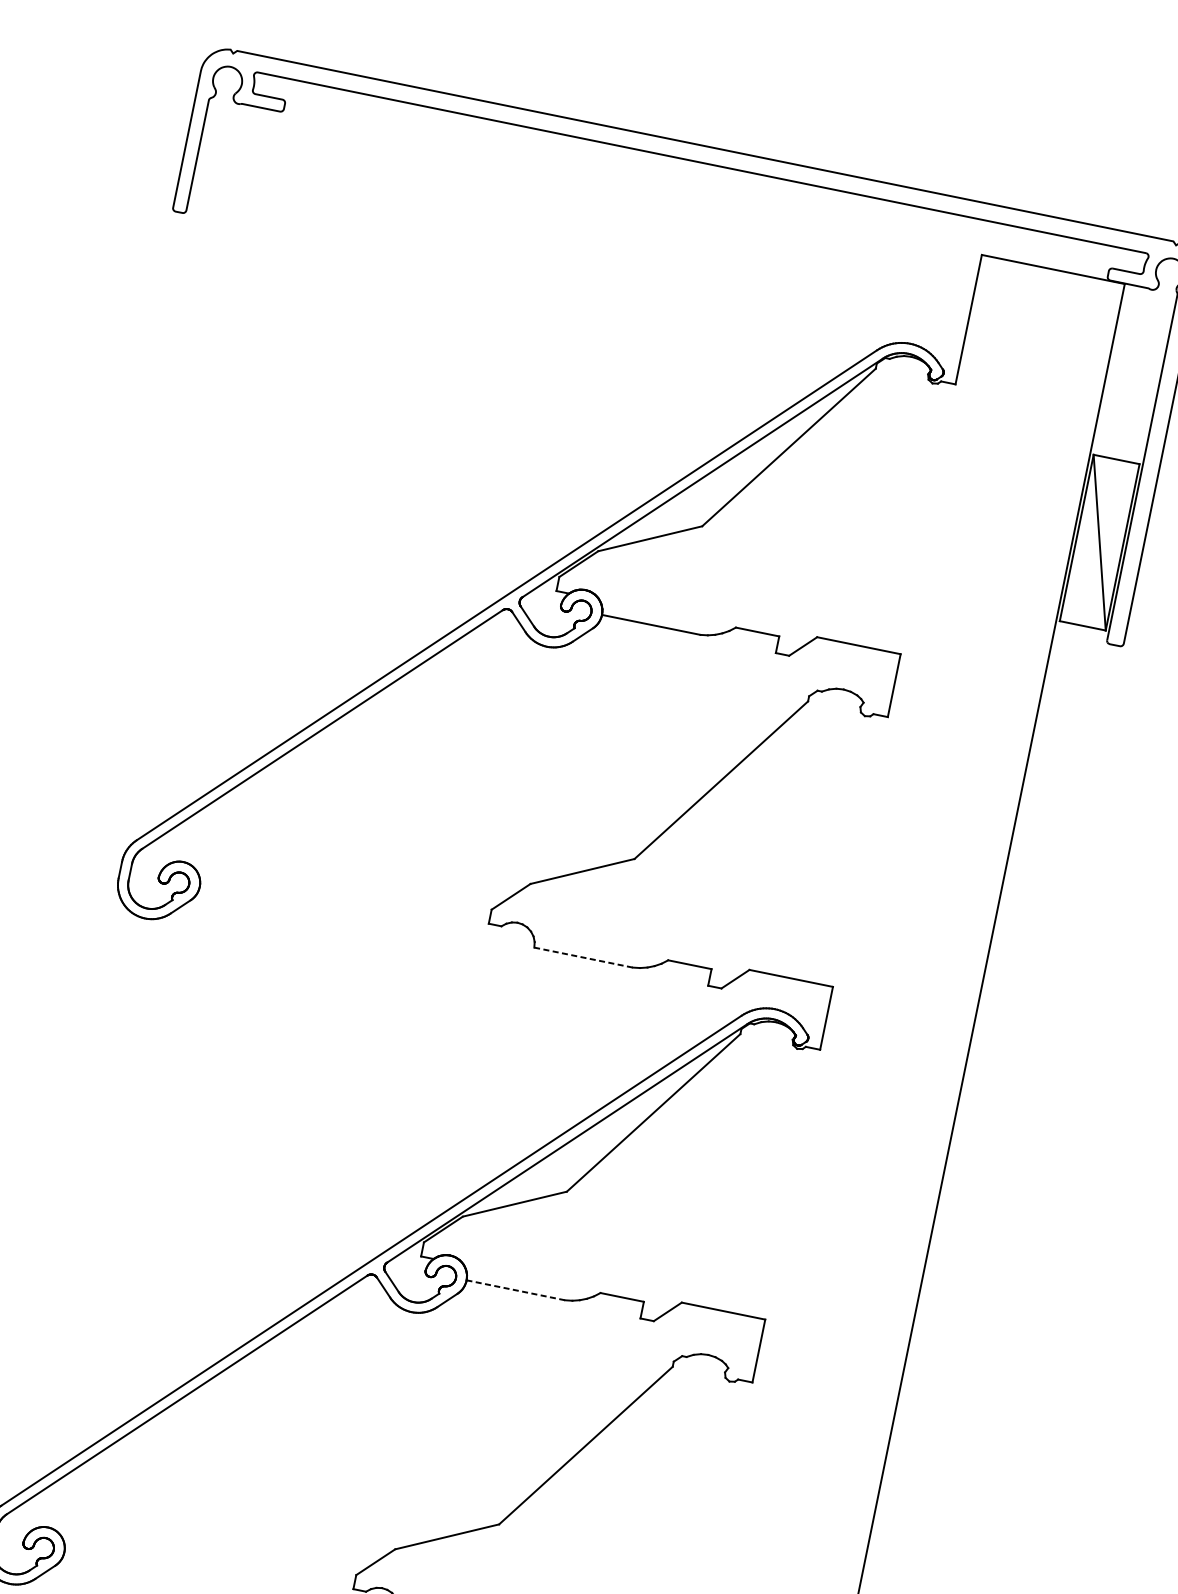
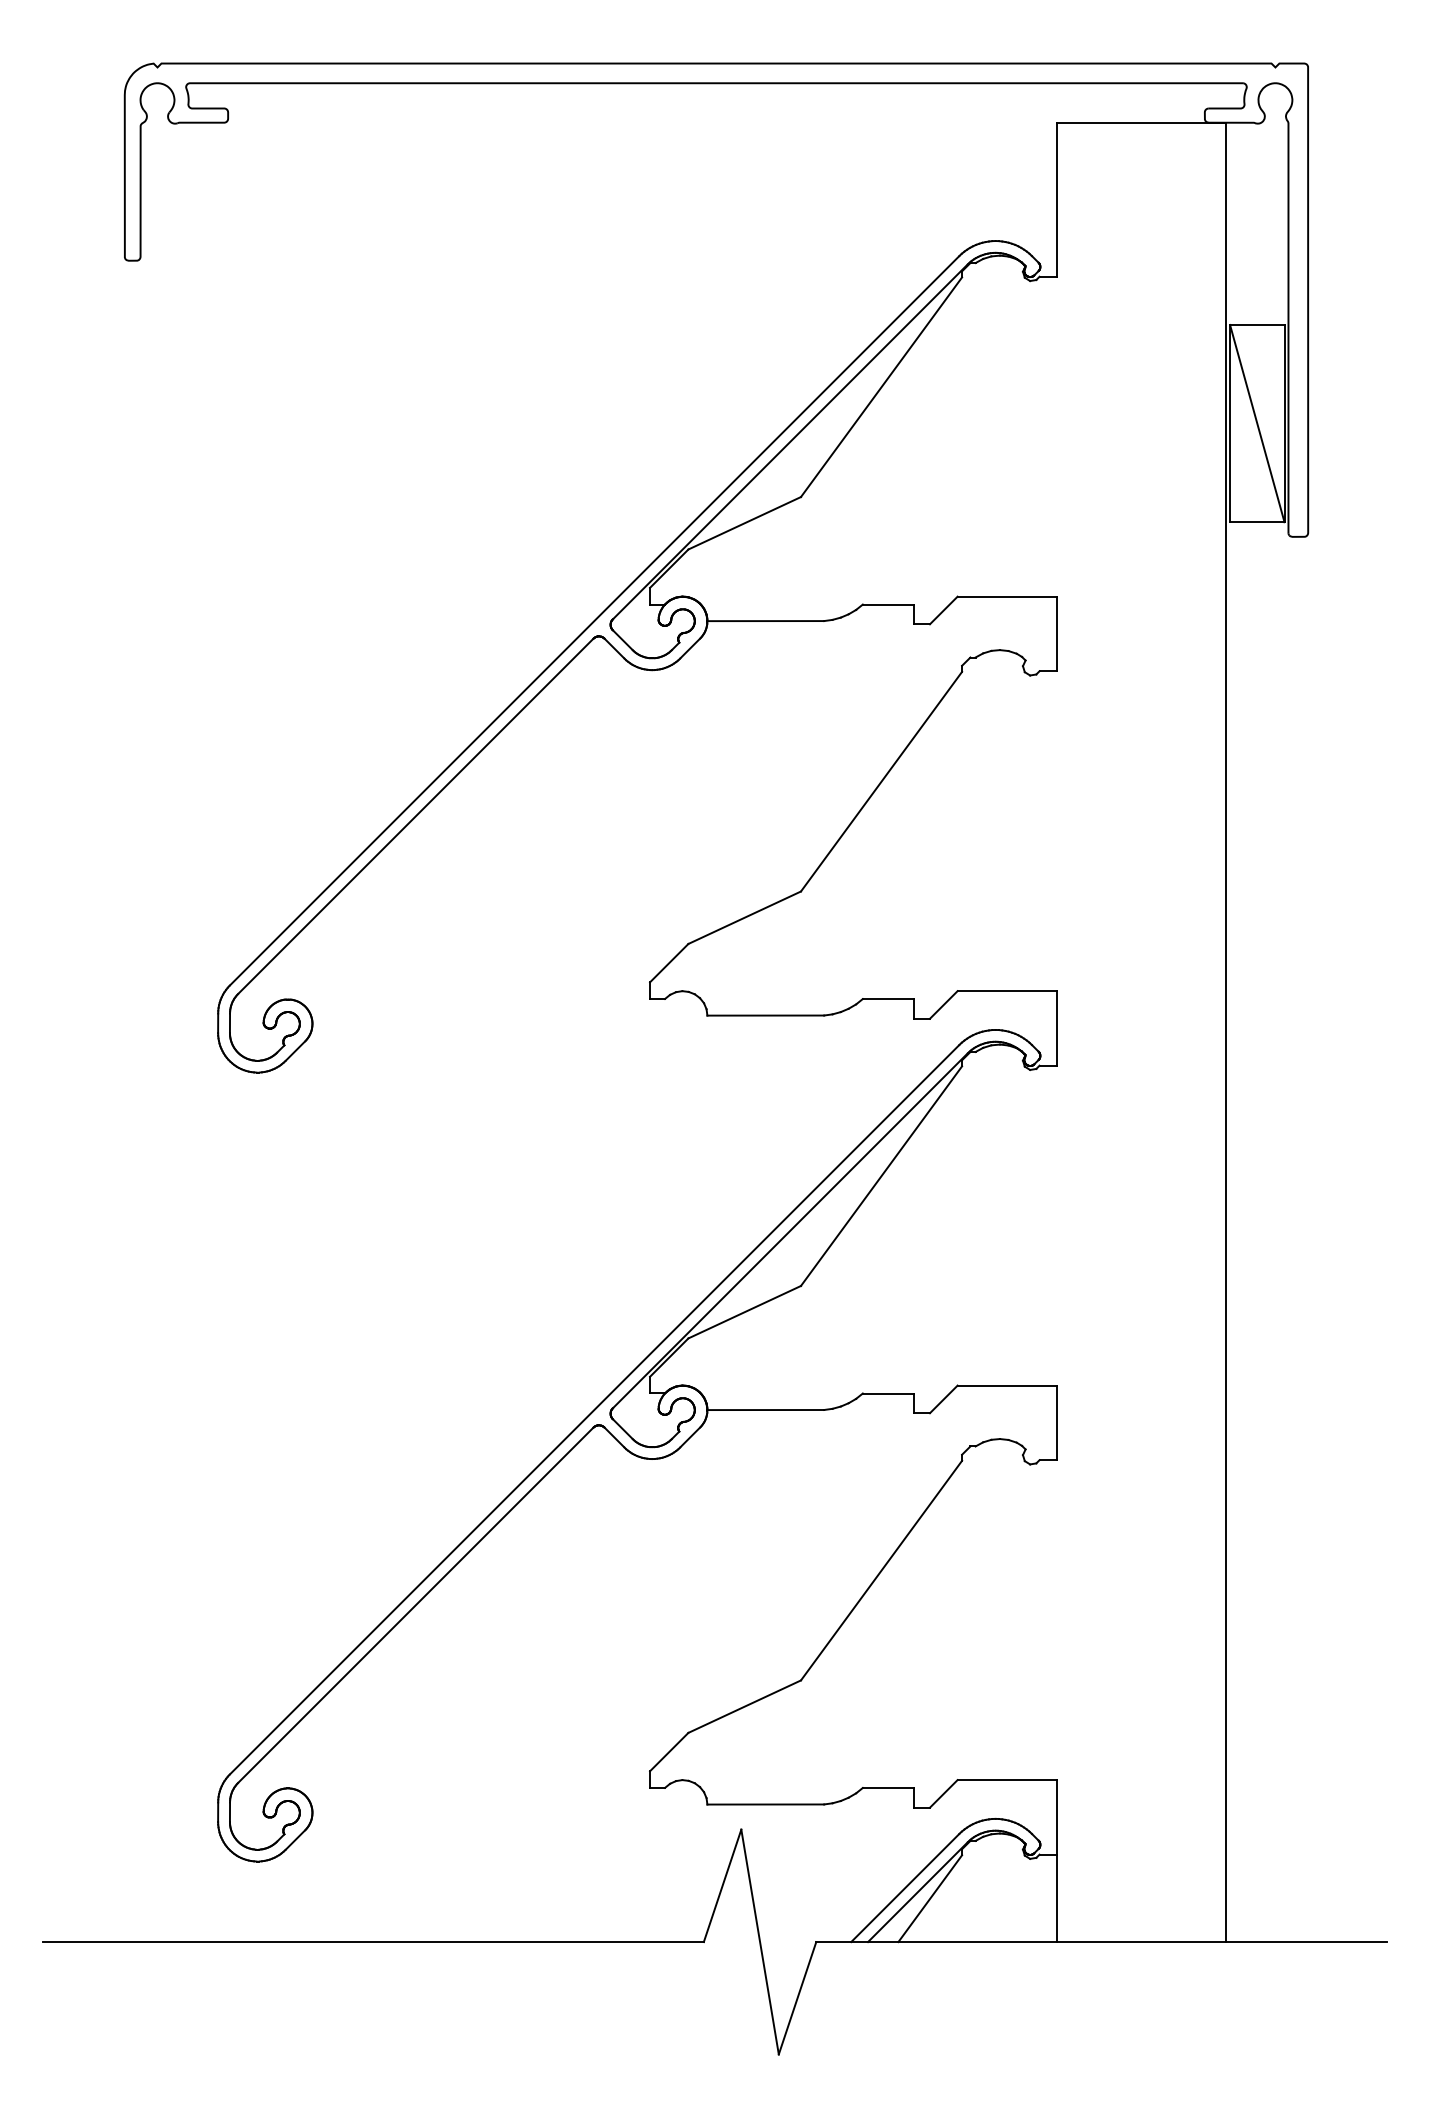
line: (583, 957) -> (765, 1015), dashed -> solid
line: (515, 1290) -> (765, 1410), dashed -> solid

